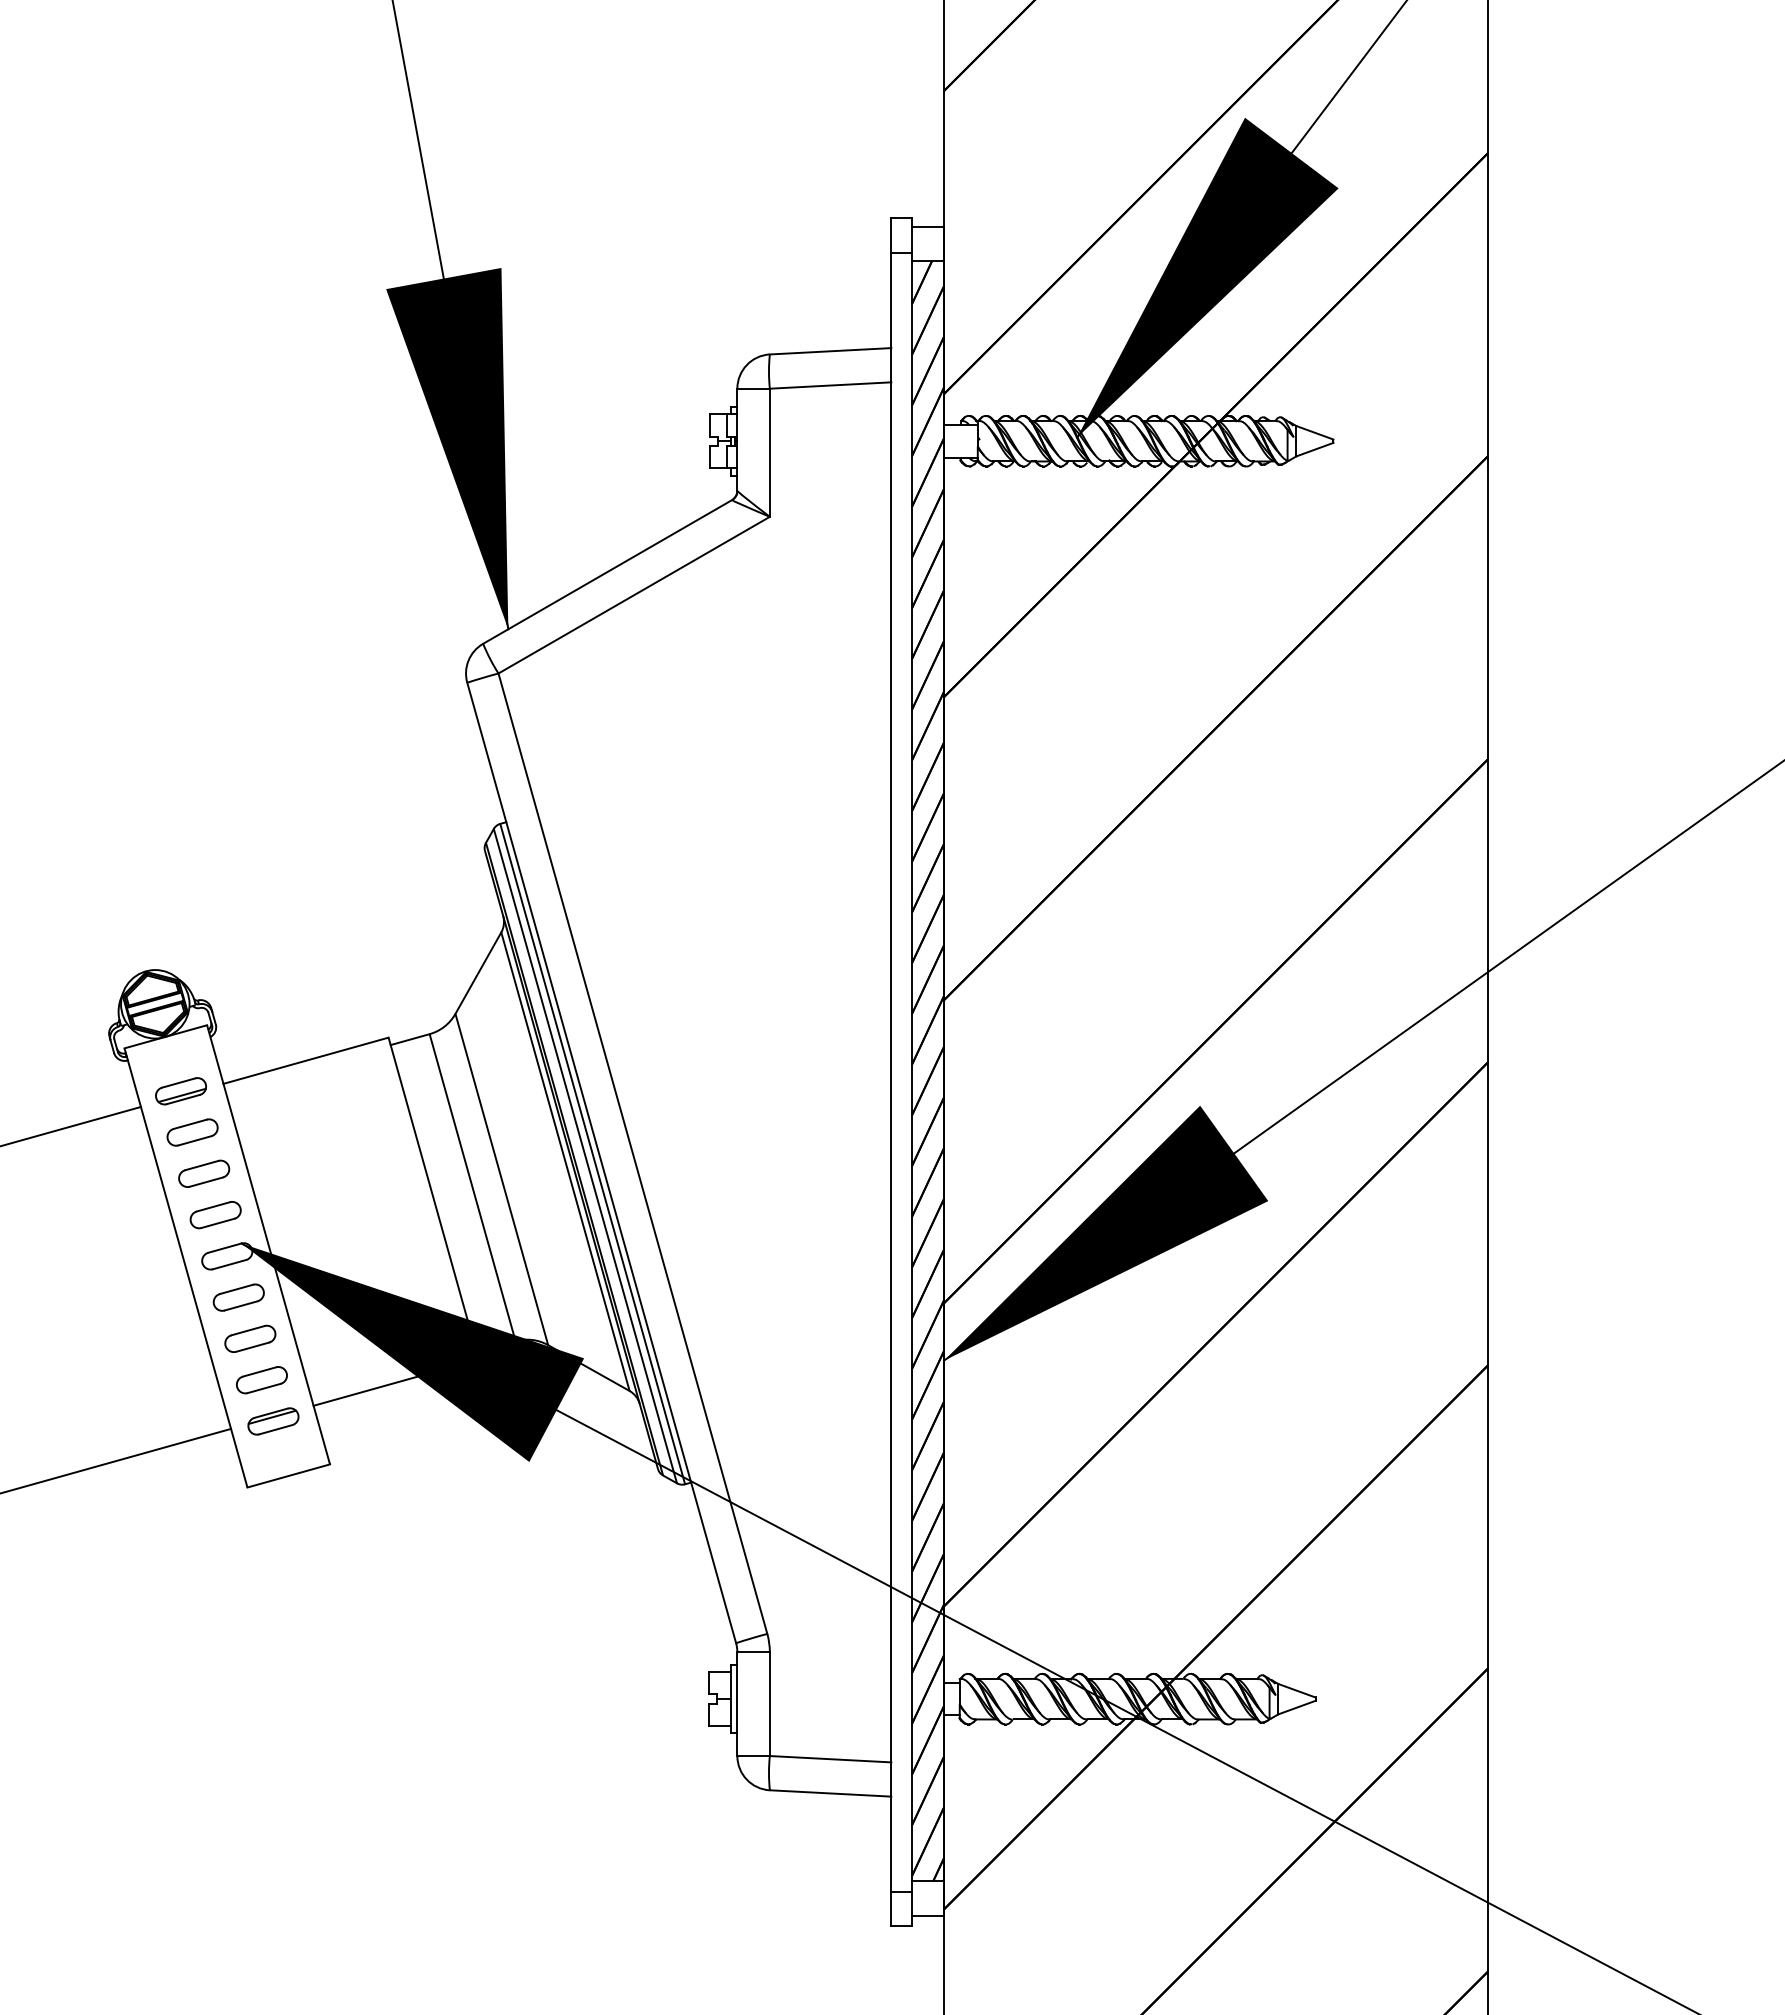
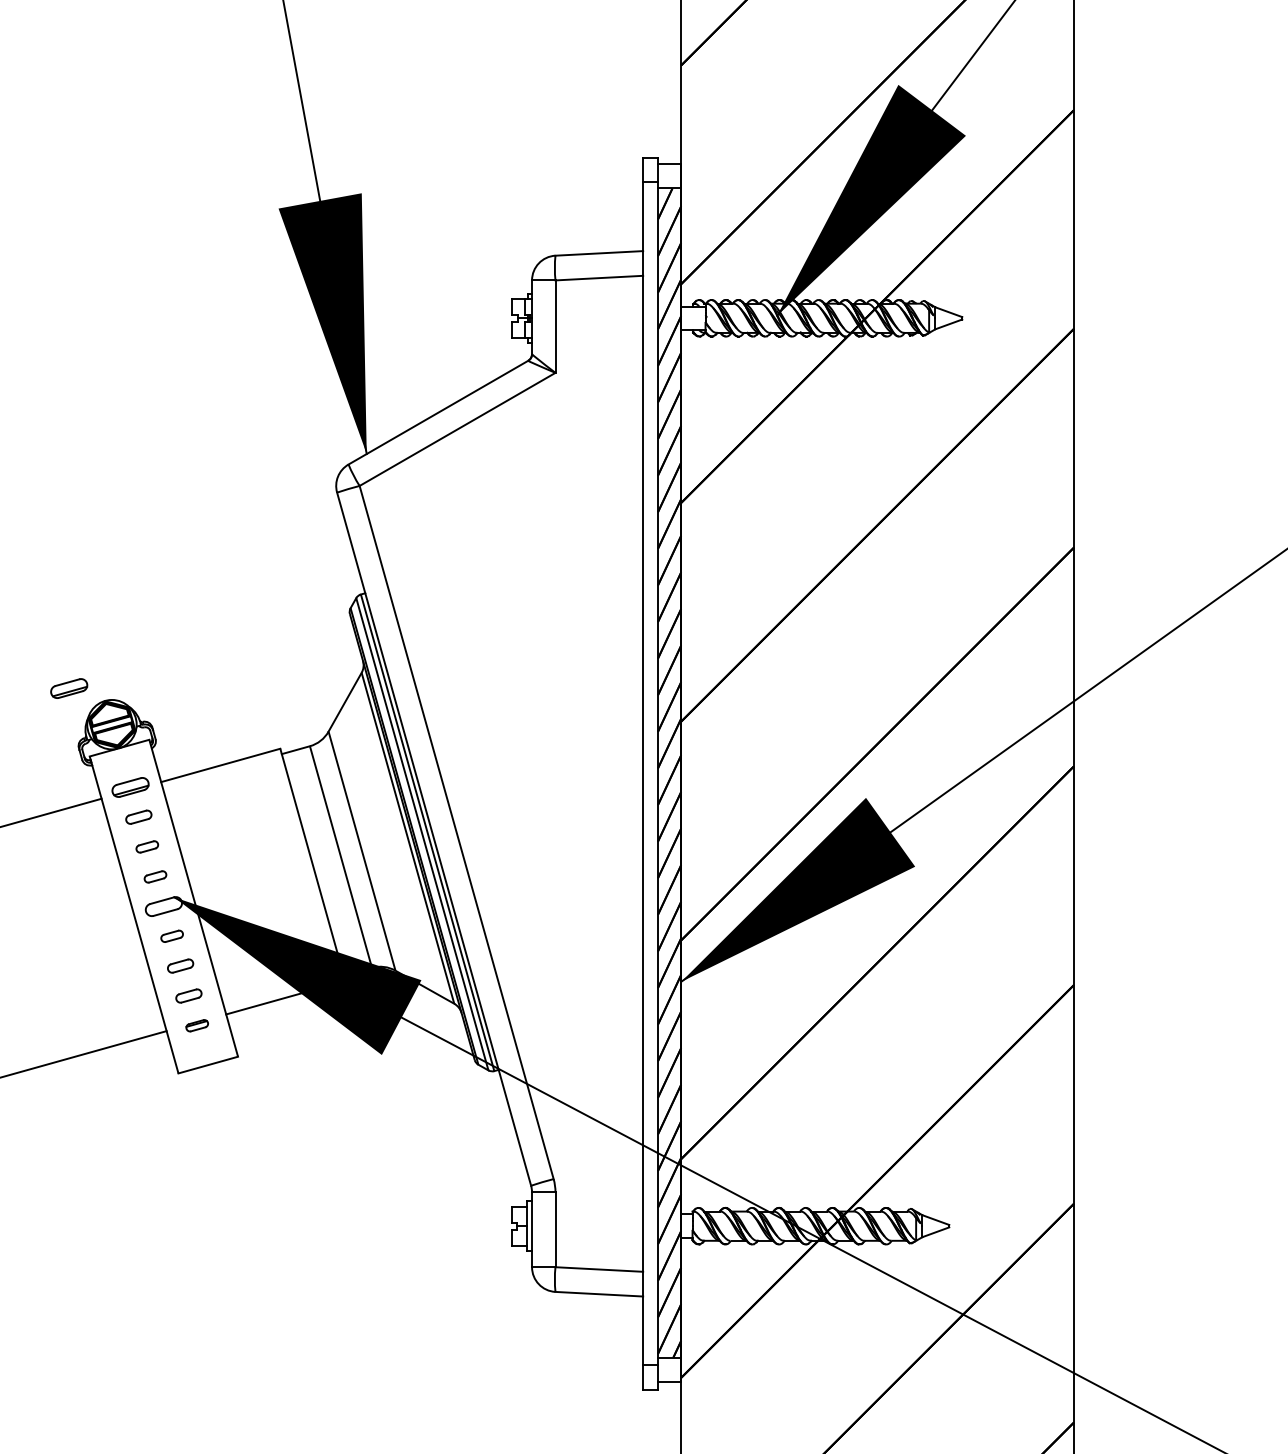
part: (95, 954) -> (68, 688), added
part: (192, 1132) -> (138, 817), size x0.7
part: (204, 1173) -> (147, 846), size x0.6
part: (215, 1215) -> (155, 877), size x0.6
part: (238, 1297) -> (172, 936), size x0.6
part: (250, 1338) -> (180, 965), size x0.7
part: (261, 1380) -> (188, 996), size x0.7
part: (273, 1421) -> (197, 1025), size x0.6

